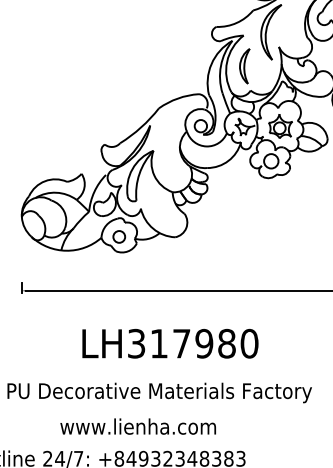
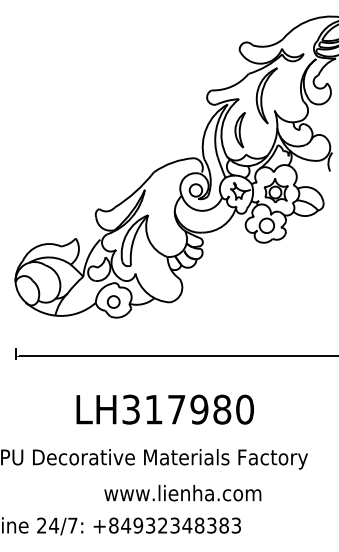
text: (137, 426) -> (182, 493), moved

